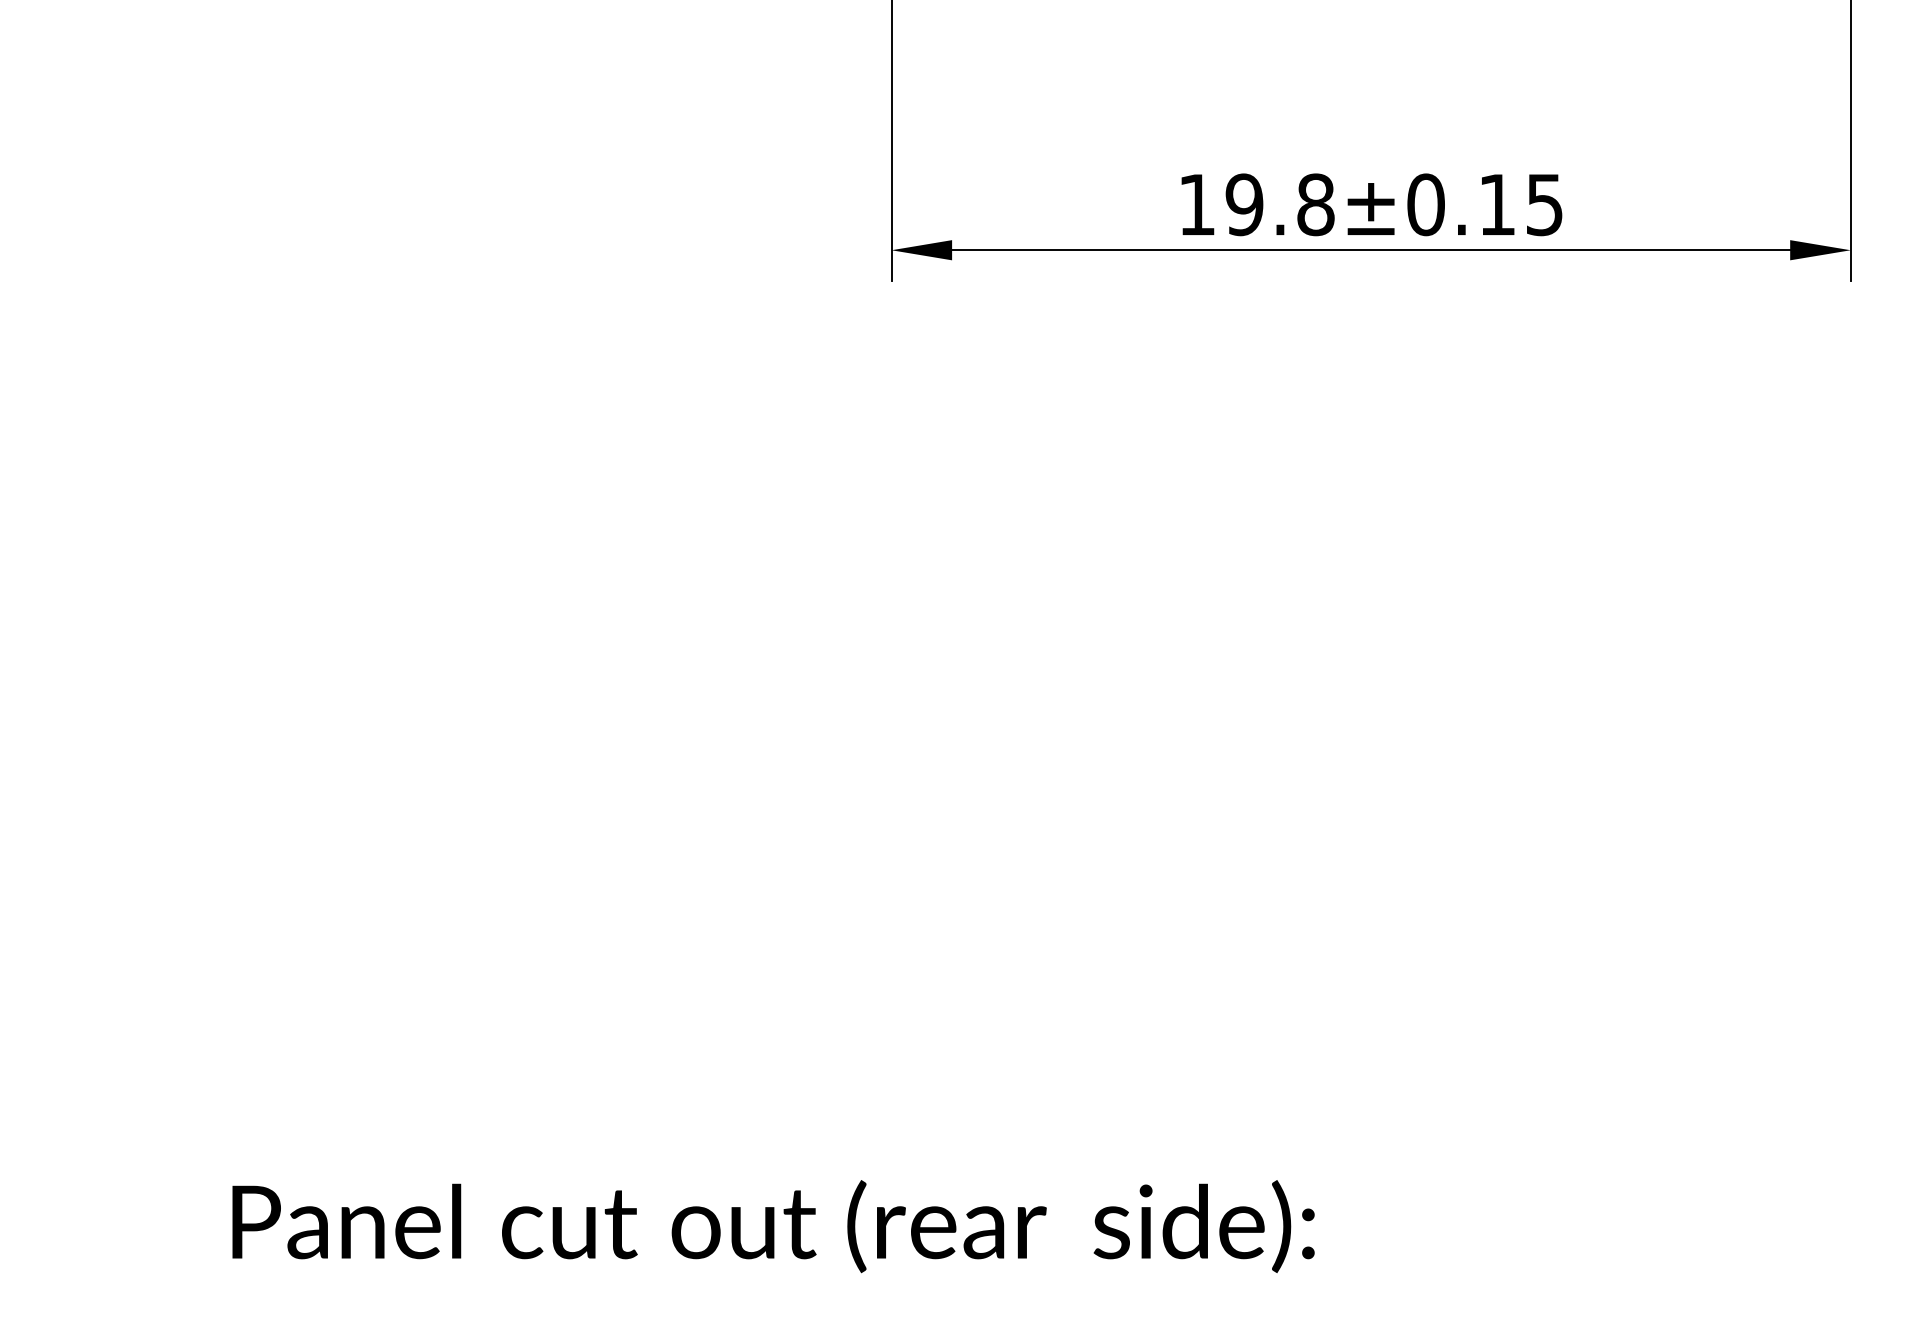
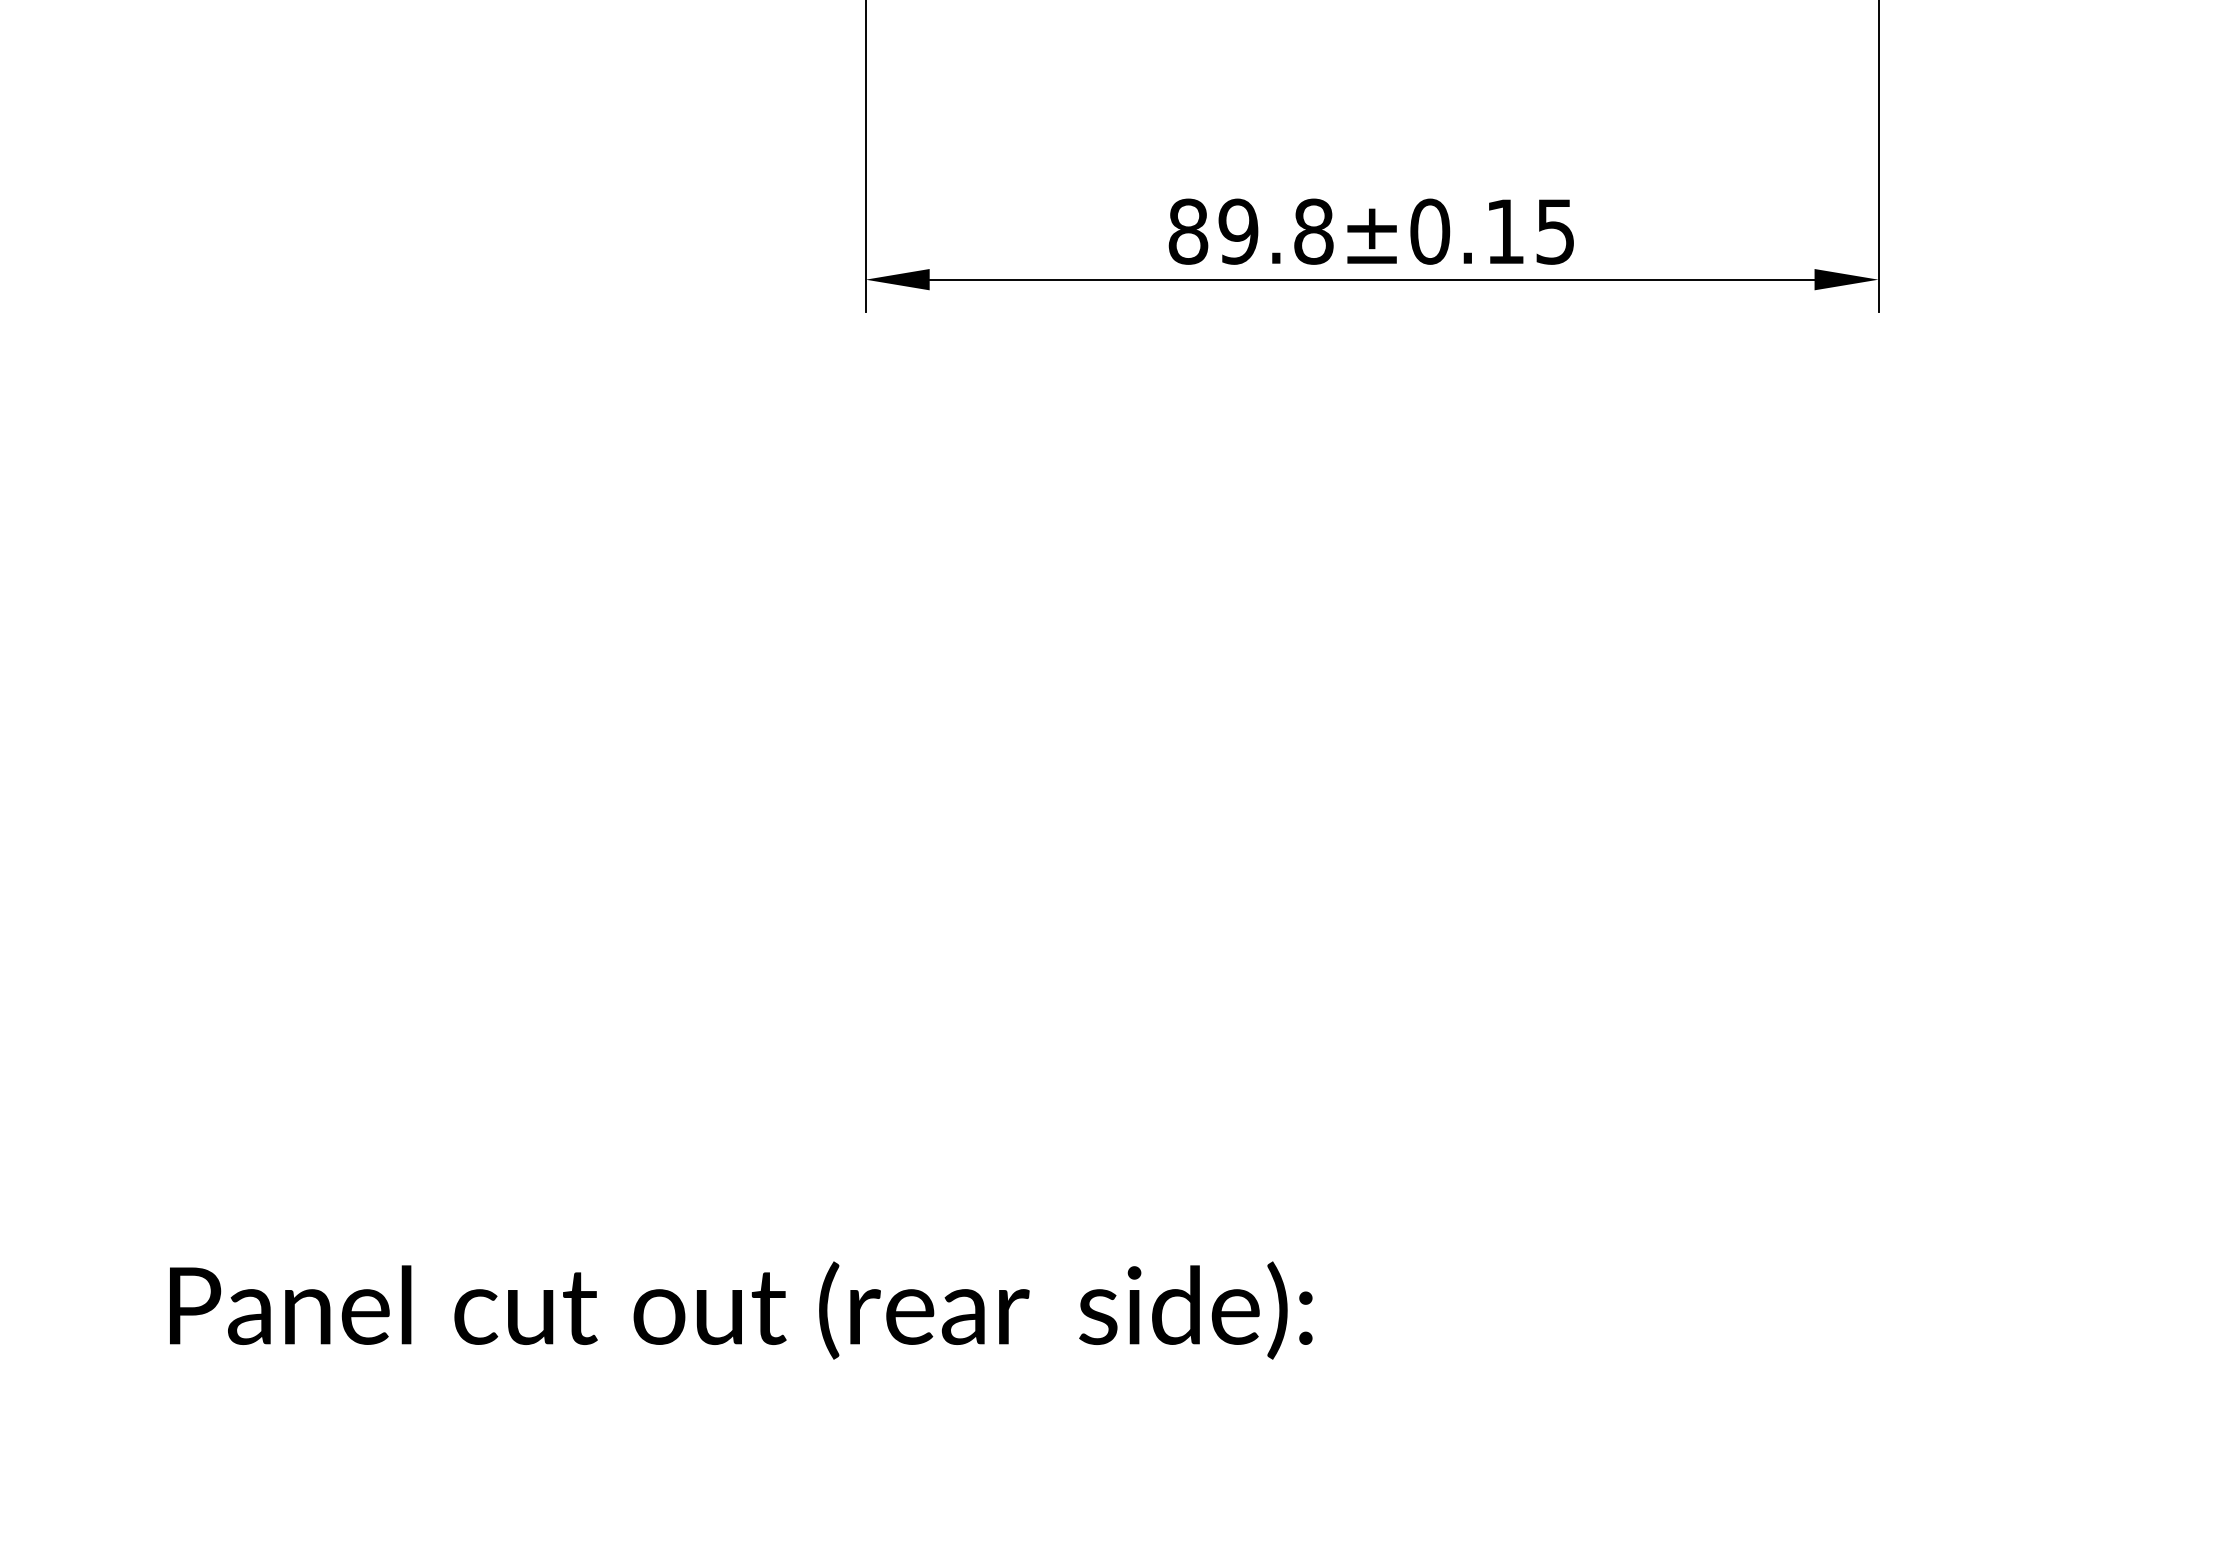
text: (1197, 204) -> (1188, 231), 19.8±0.15 -> 89.8±0.15

